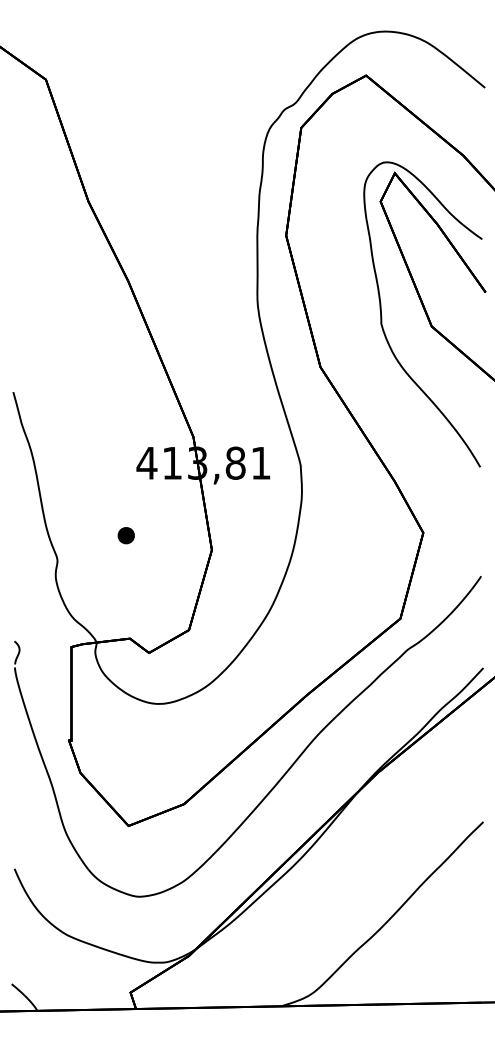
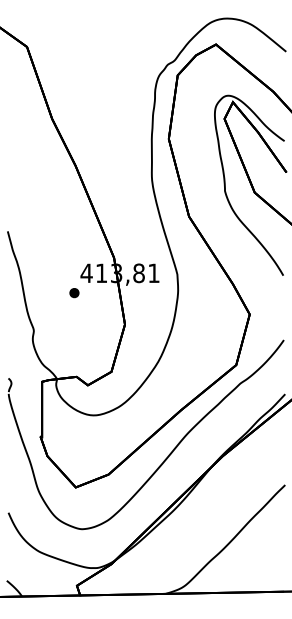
part: (126, 536) -> (74, 293), moved

